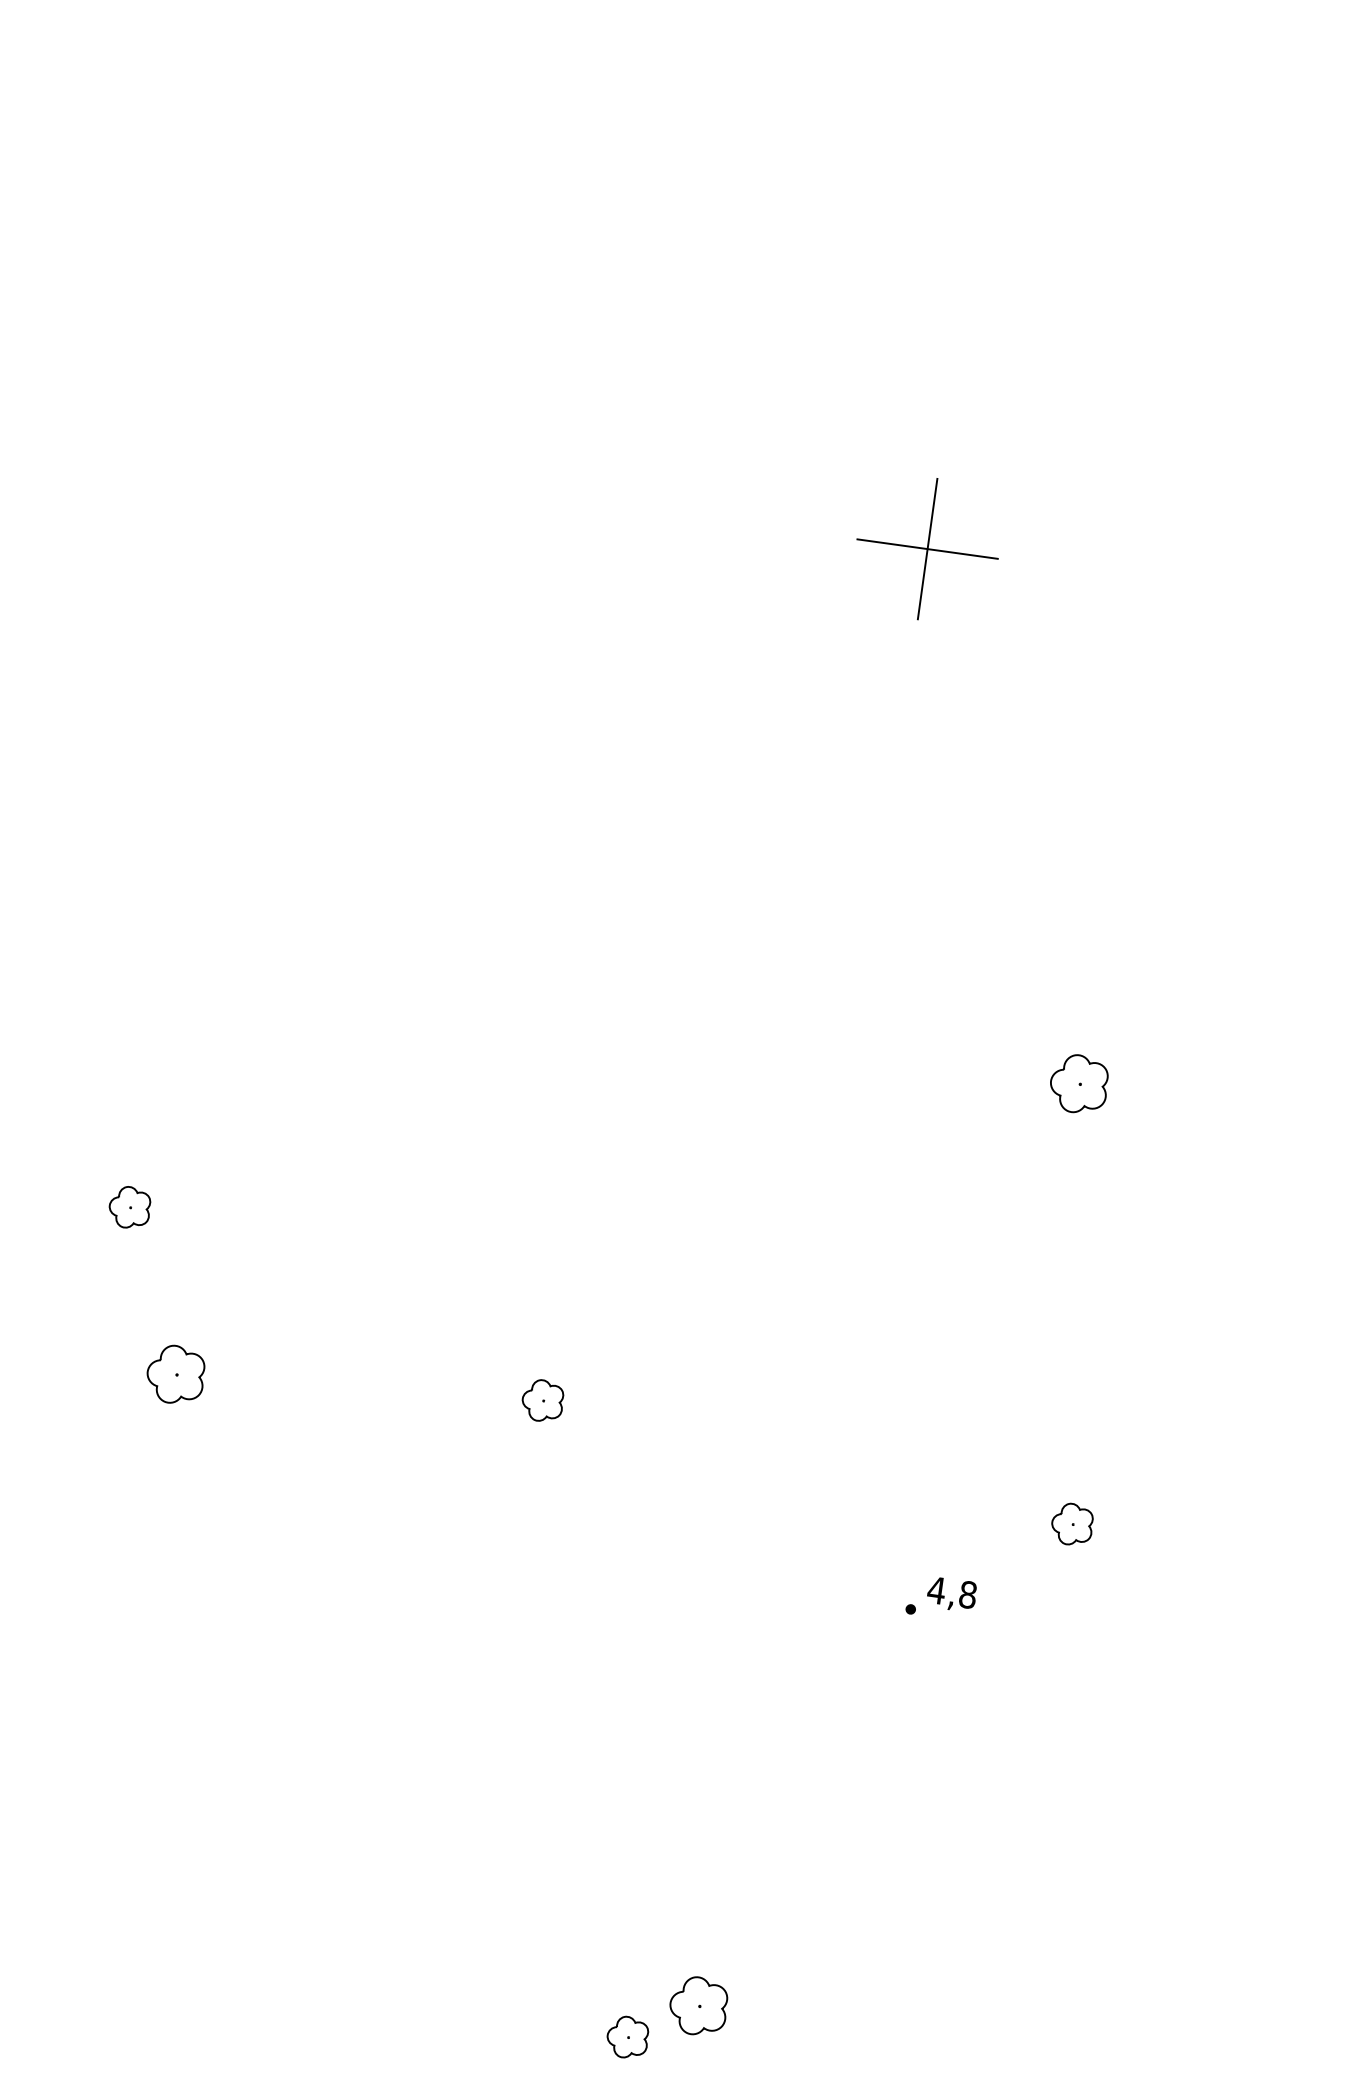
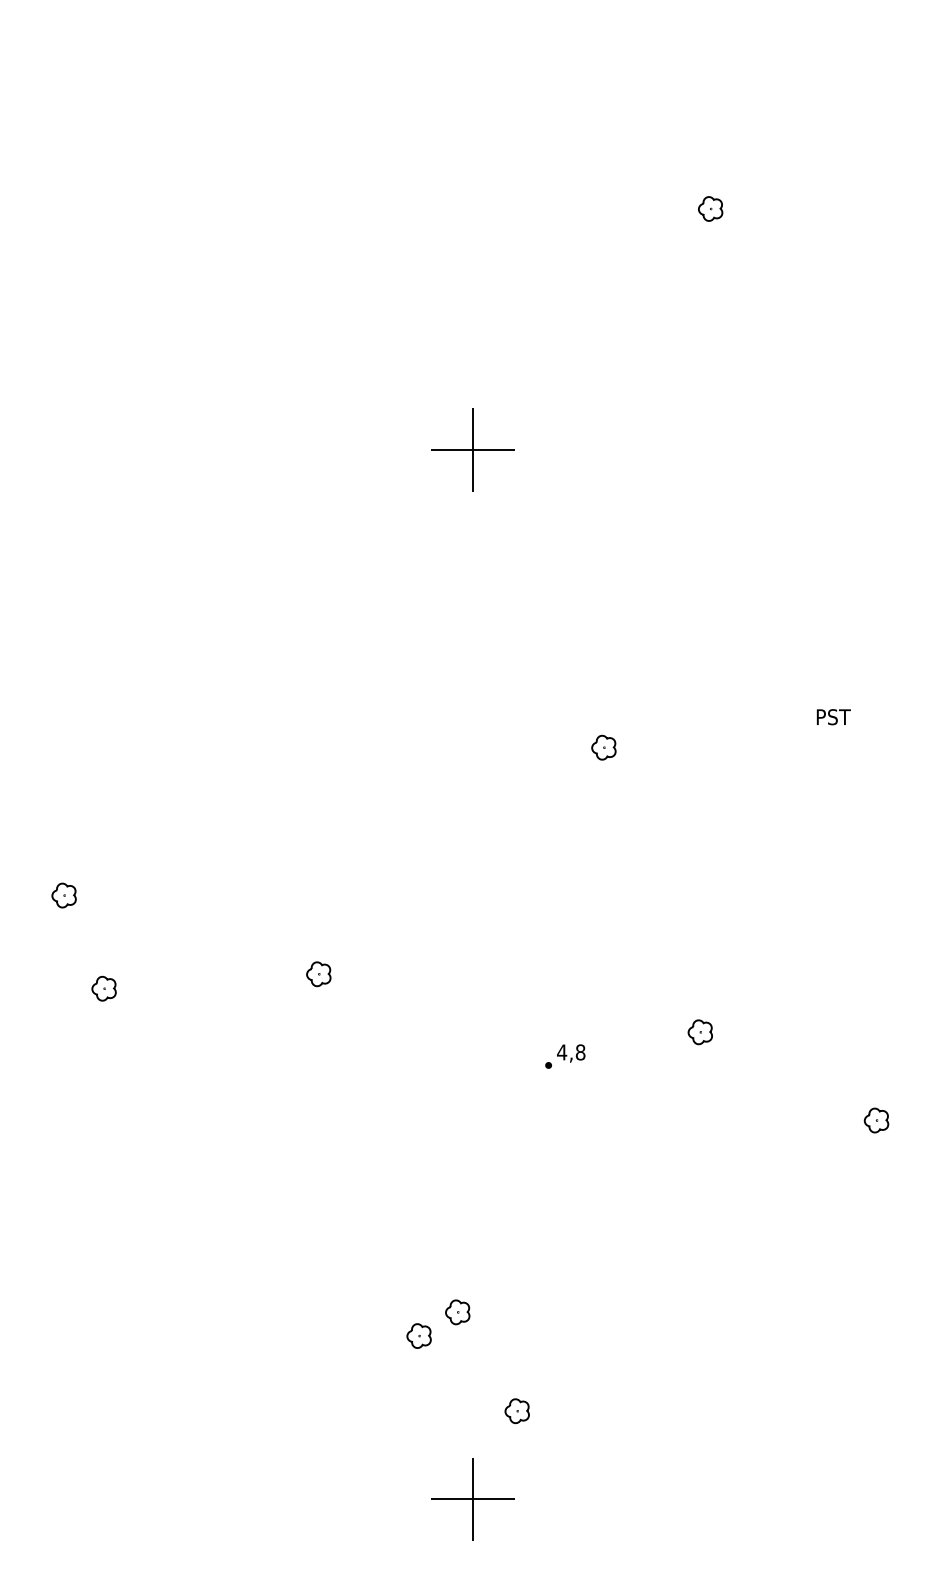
part: (1078, 1083) -> (603, 747), size x0.71
part: (174, 1374) -> (103, 988), size x0.71
part: (1070, 1524) -> (699, 1032), moved
part: (698, 2006) -> (457, 1312), size x0.71

